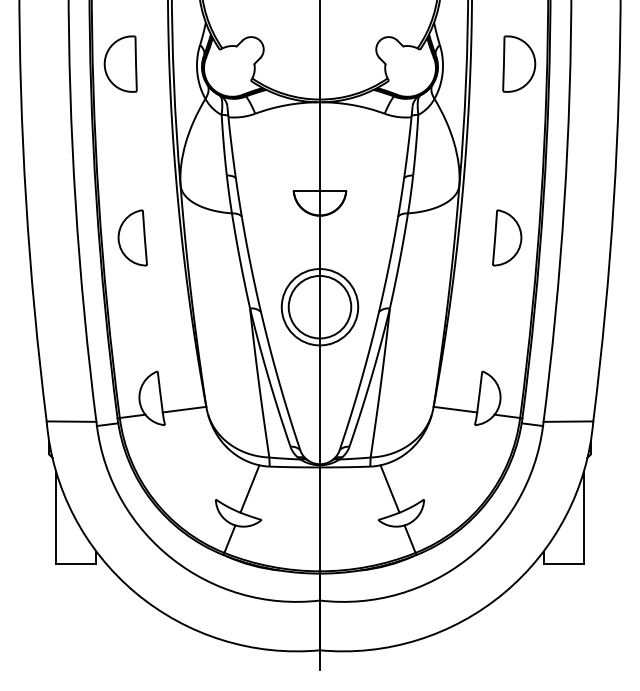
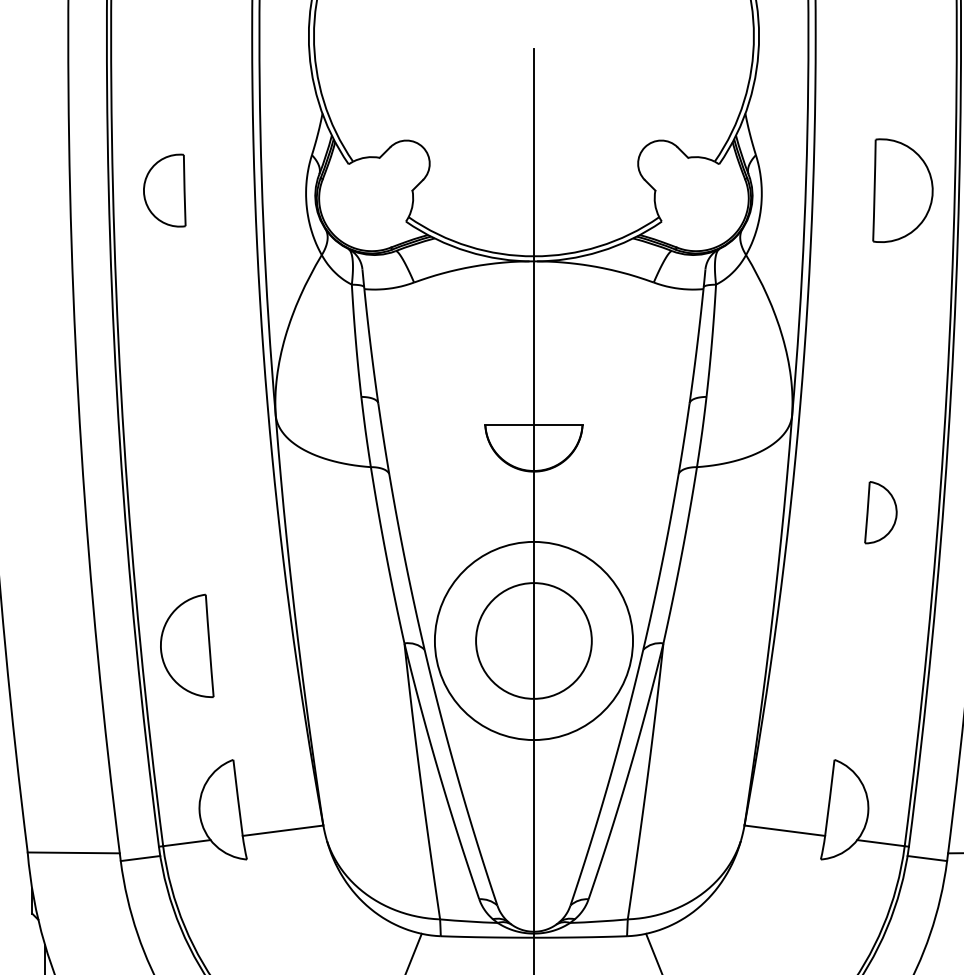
part: (120, 63) -> (164, 189), size x0.7
part: (132, 237) -> (186, 645), moved
part: (507, 237) -> (881, 511), size x0.6
circle: (319, 307) -> (533, 641), size x1.4

